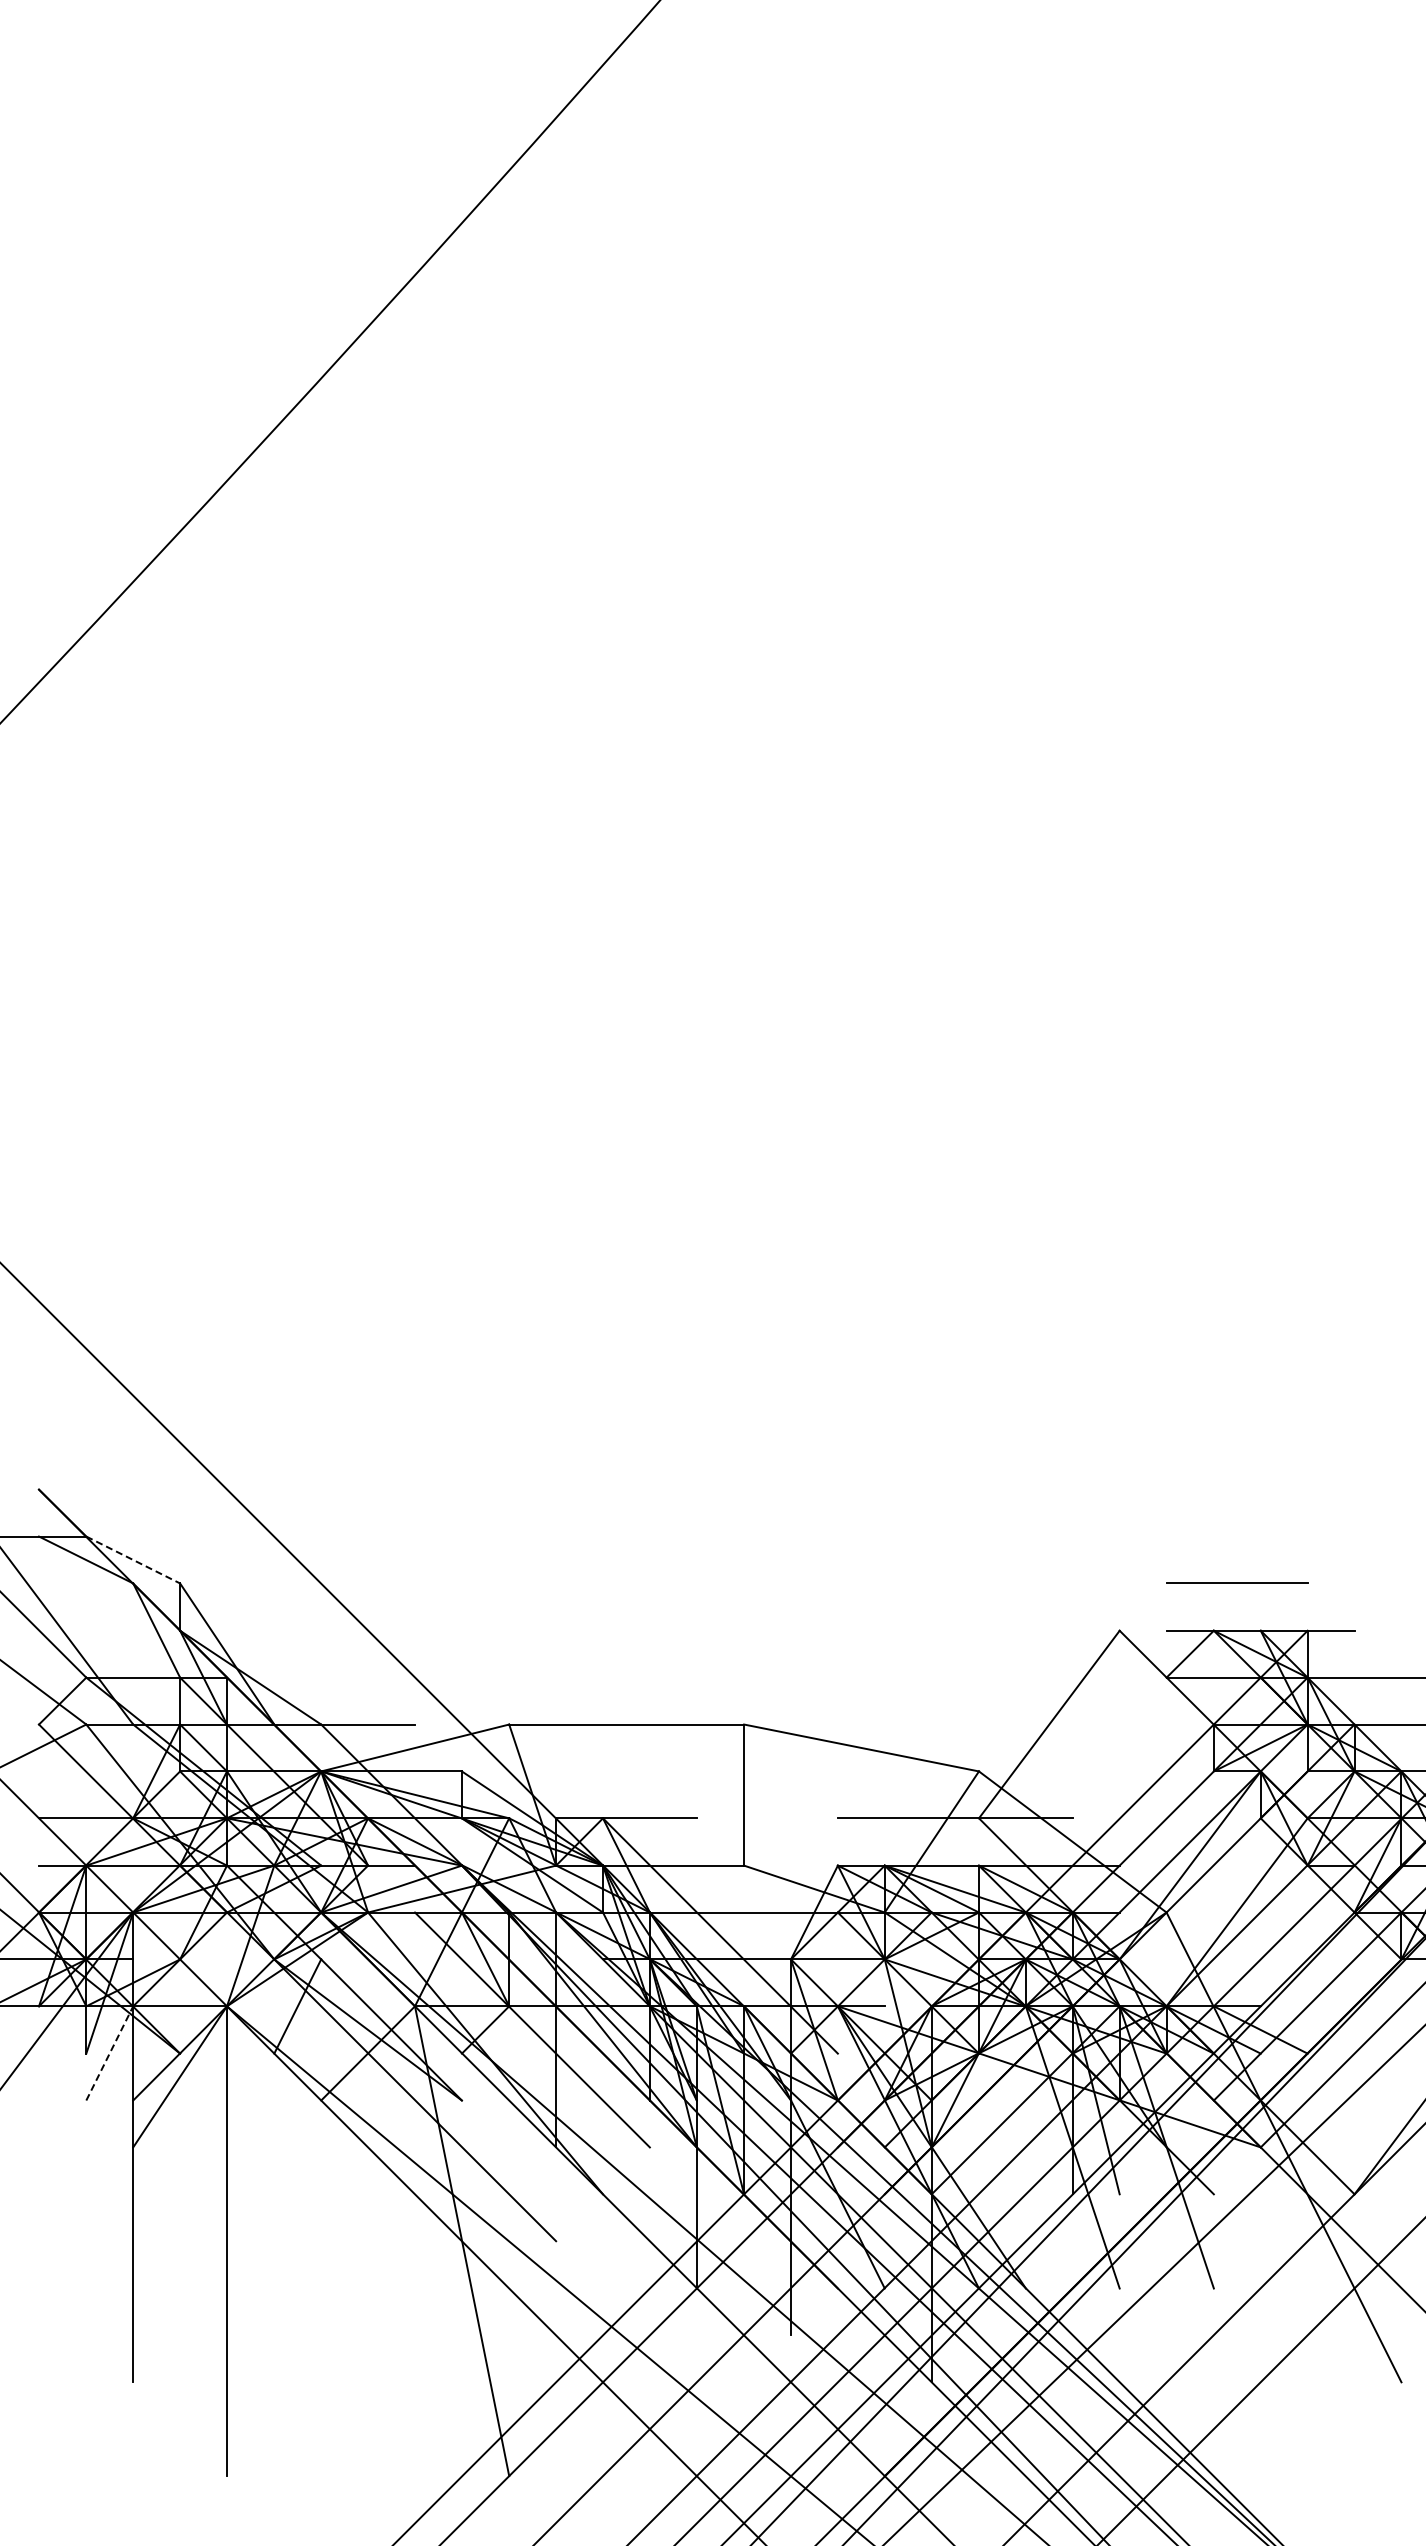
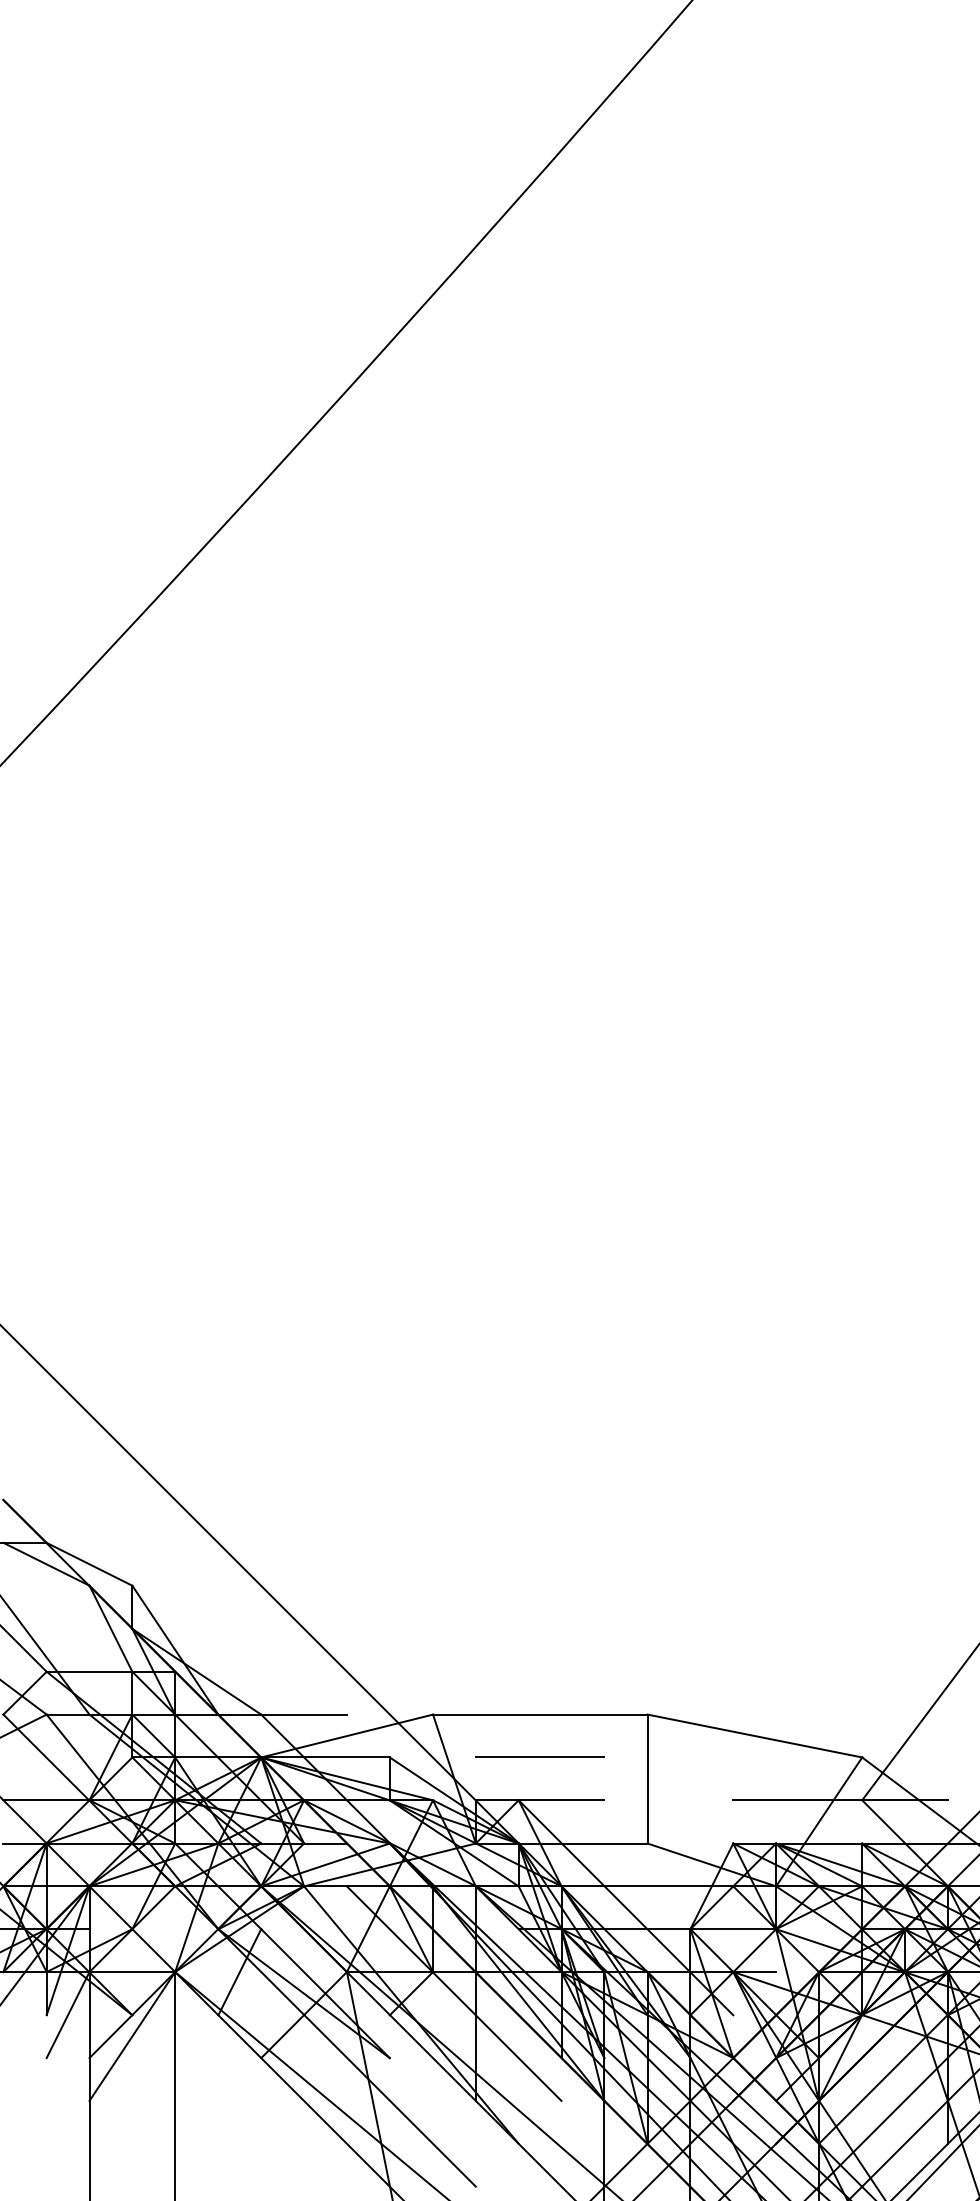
line: (133, 1560) -> (89, 1564), dashed -> solid
line: (626, 1771) -> (540, 1757), added
line: (109, 2053) -> (67, 2015), dashed -> solid

